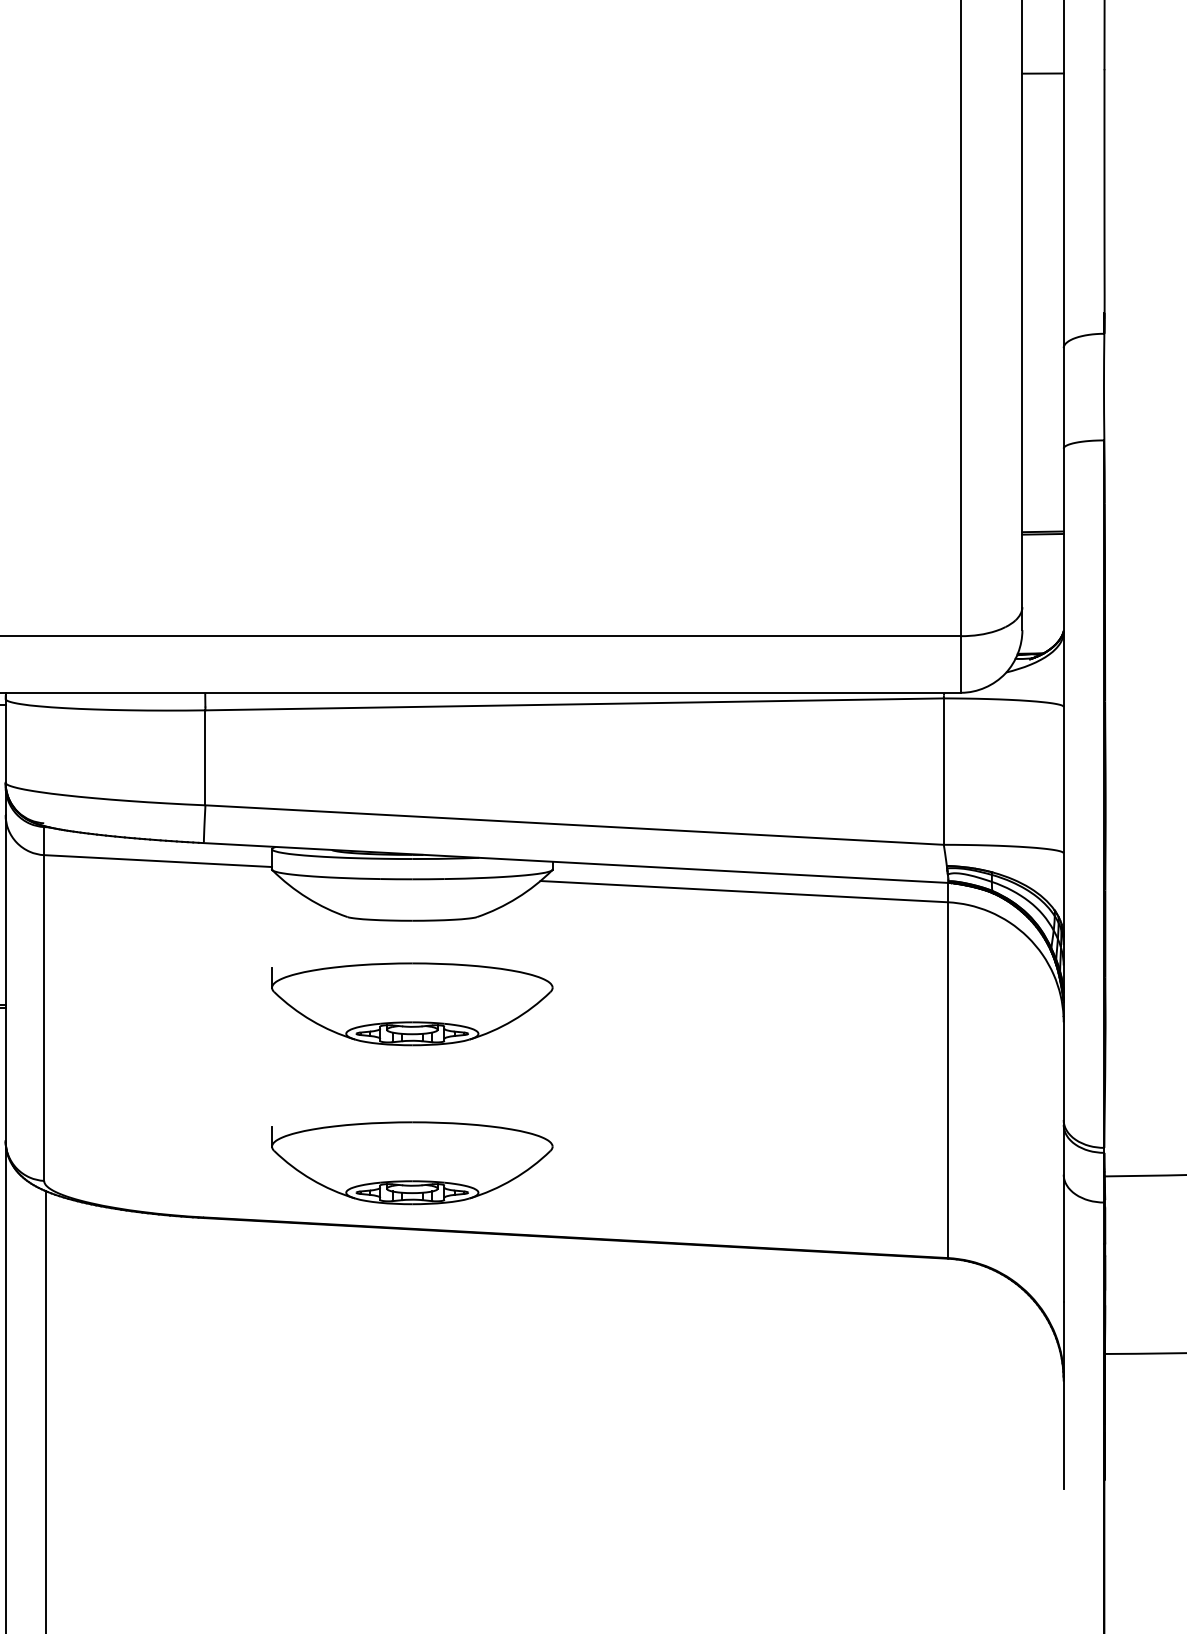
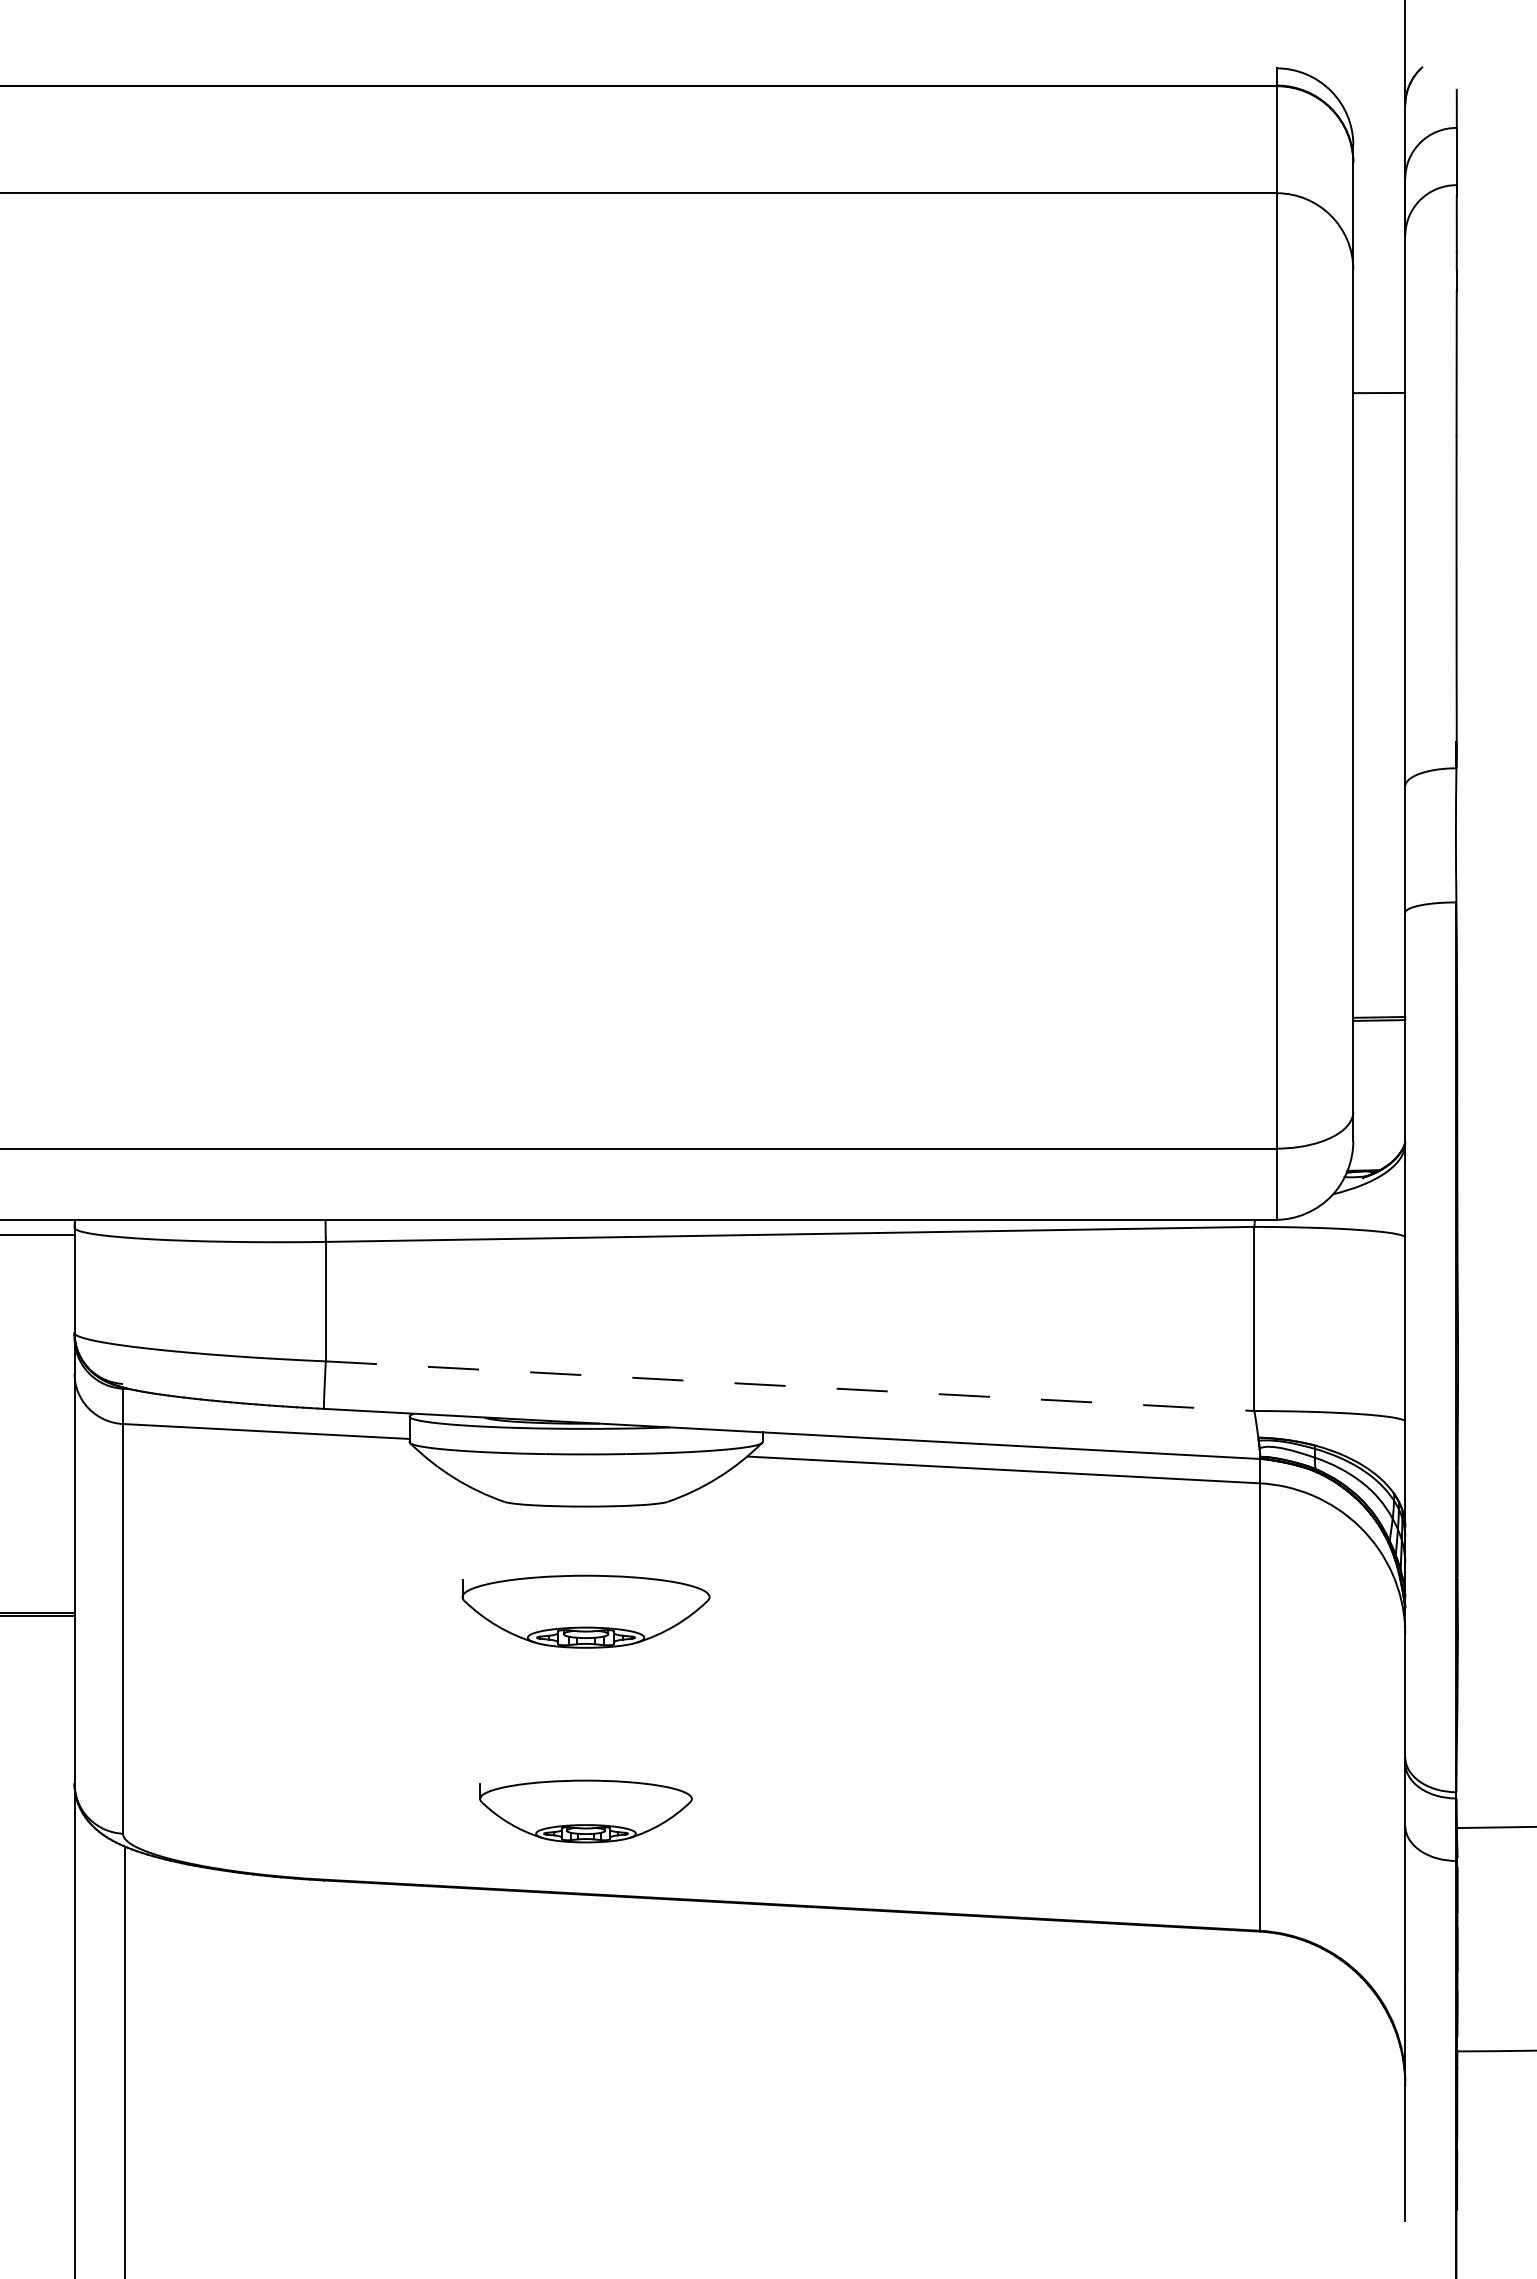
line: (1043, 73) -> (1379, 392), moved
line: (574, 825) -> (790, 1386), solid -> dashed
part: (411, 1004) -> (585, 1611), size x0.7
part: (411, 1163) -> (585, 1811), size x0.6

